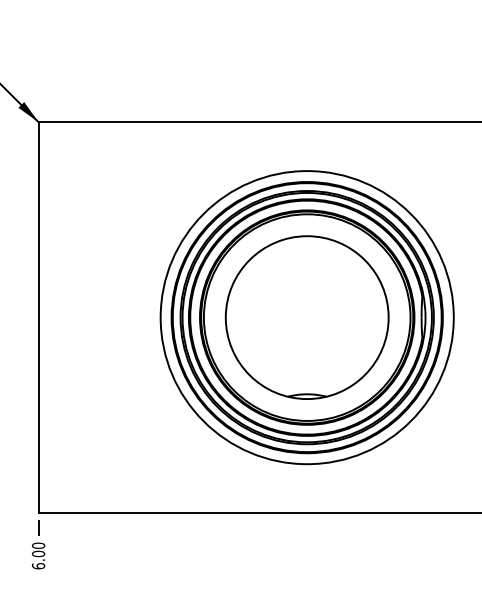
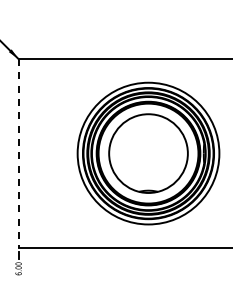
line: (38, 319) -> (18, 154), solid -> dashed

